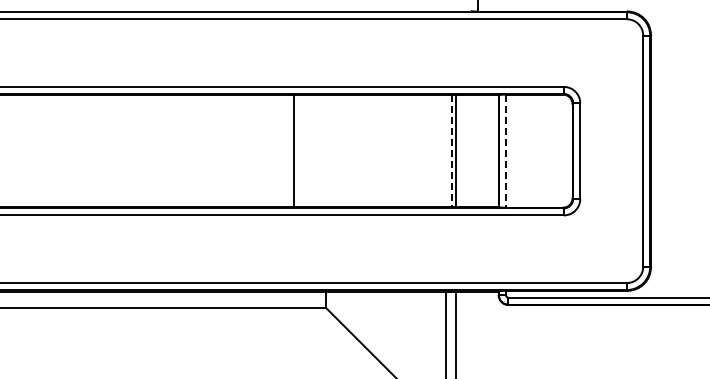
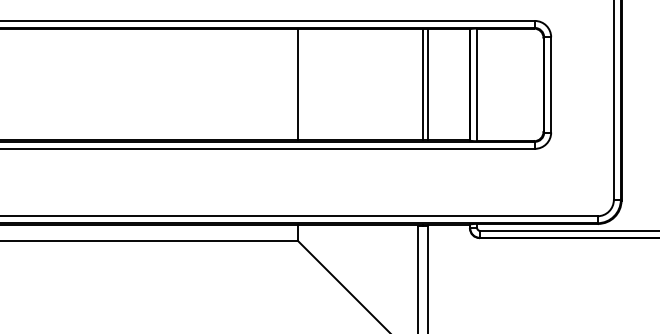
line: (293, 150) -> (297, 84), moved
line: (451, 151) -> (422, 85), dashed -> solid
line: (506, 151) -> (477, 85), dashed -> solid

